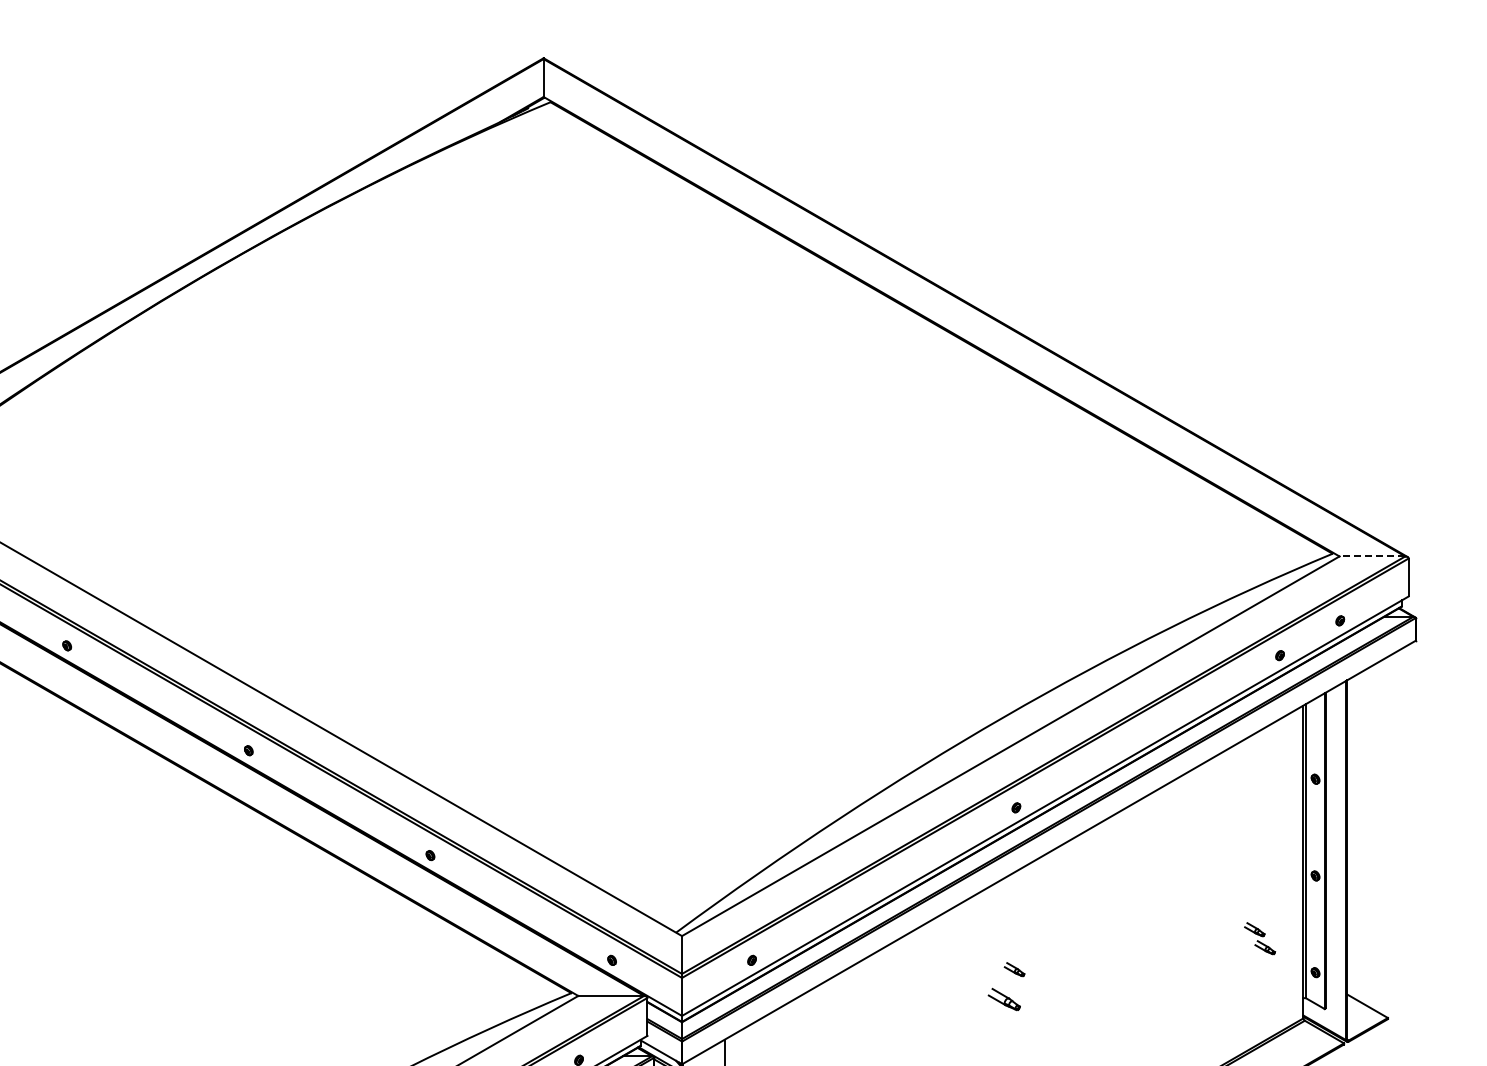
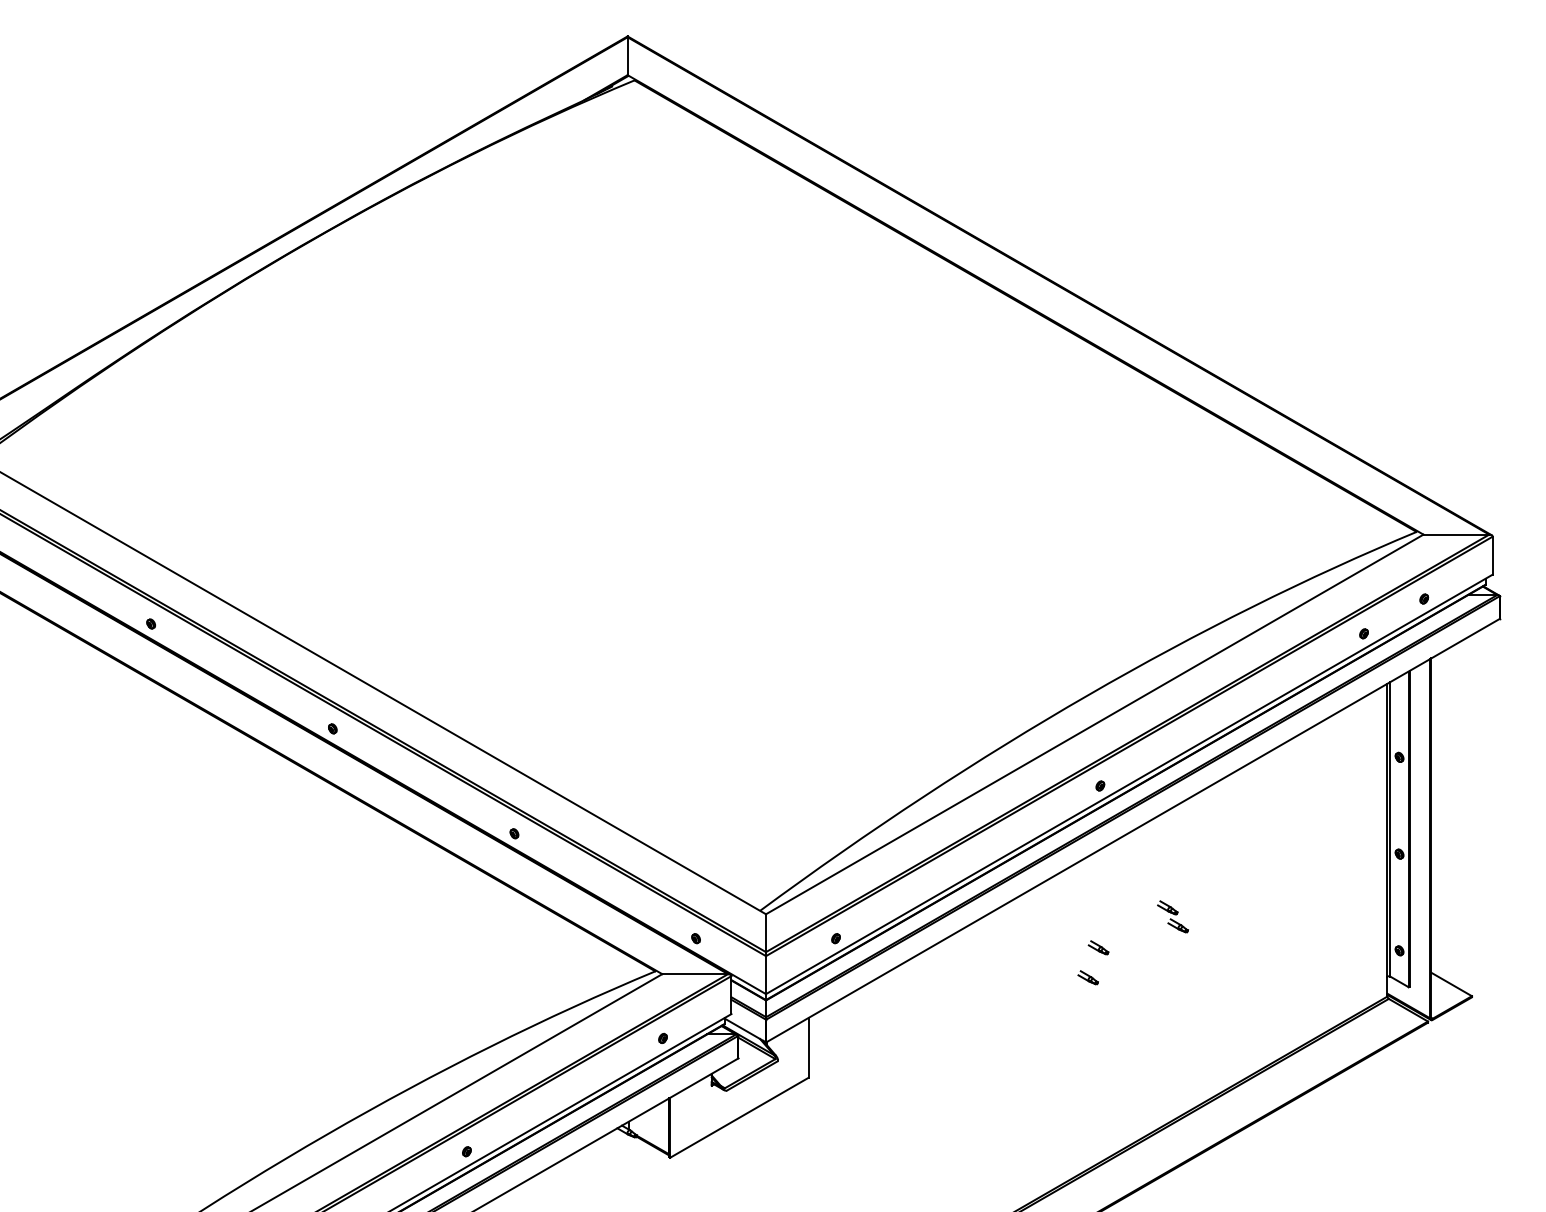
line: (1372, 556) -> (1456, 534), dashed -> solid
part: (1259, 938) -> (1172, 916), moved
part: (1003, 999) -> (1087, 977), size x0.62

